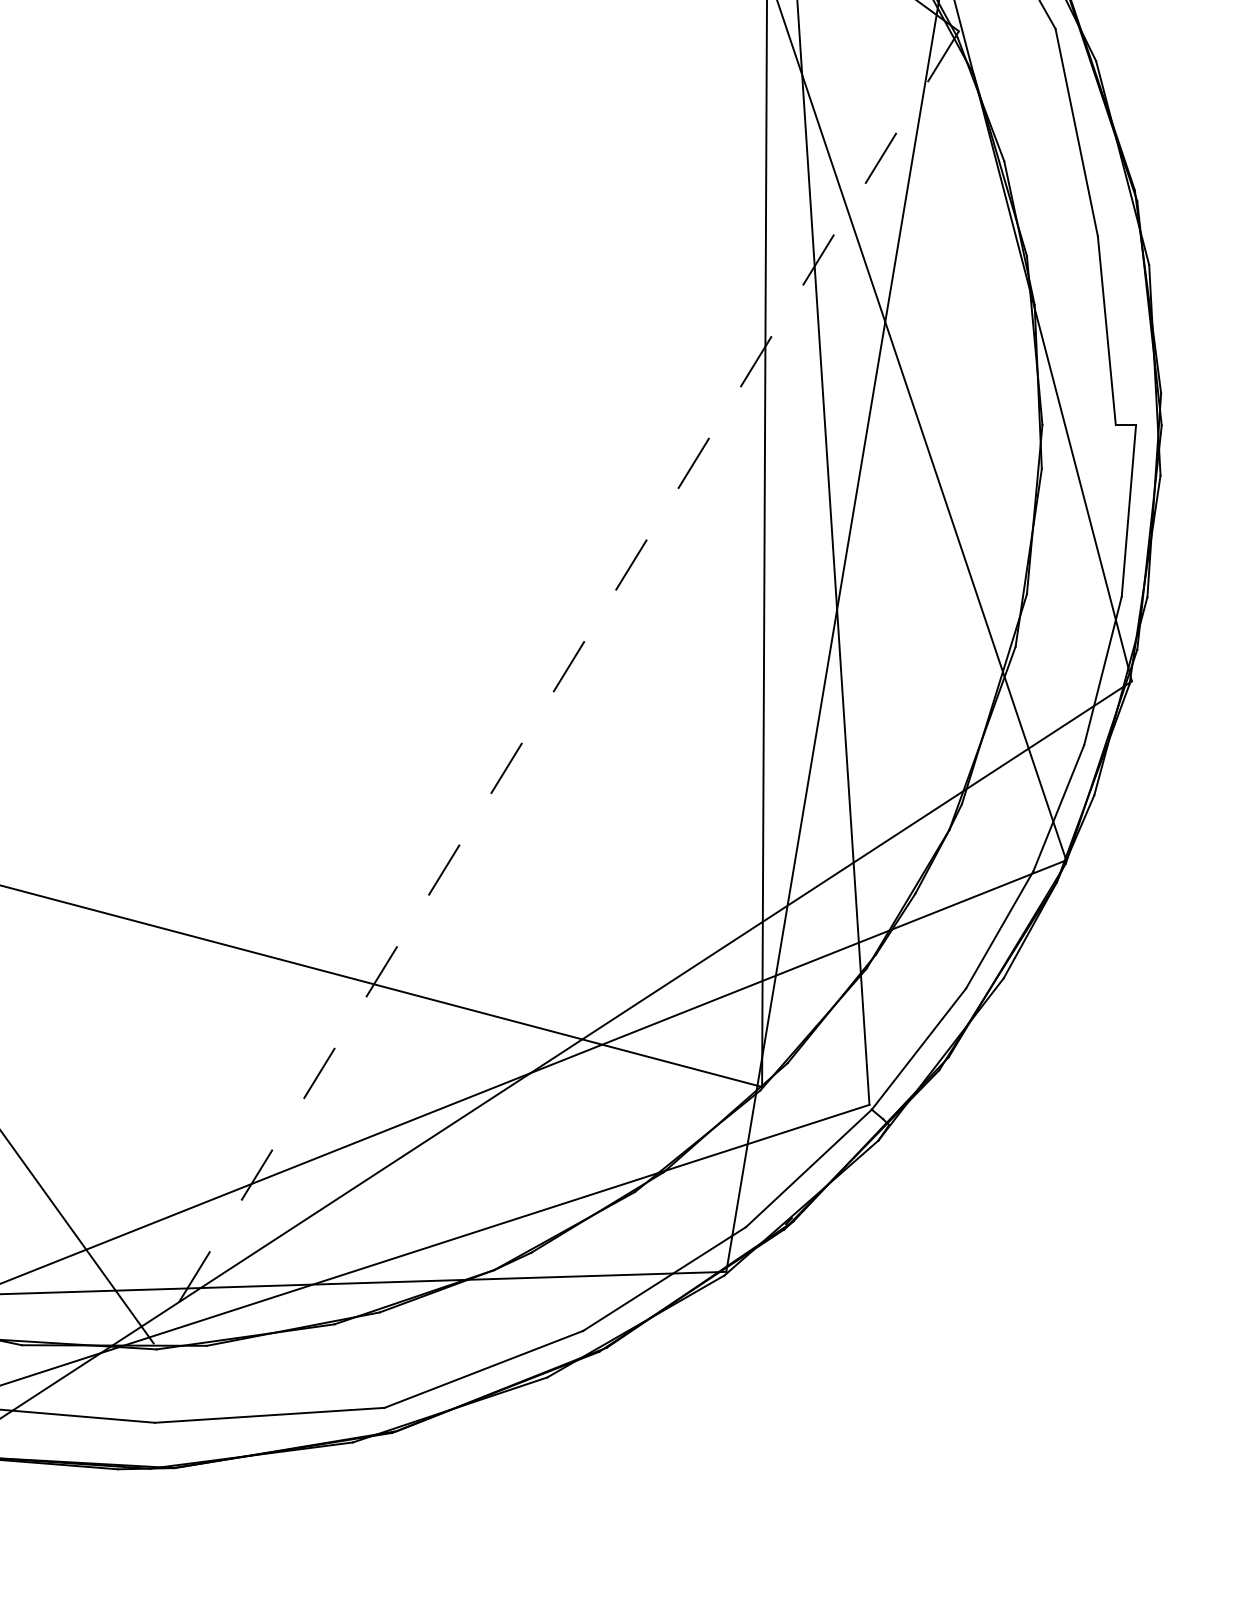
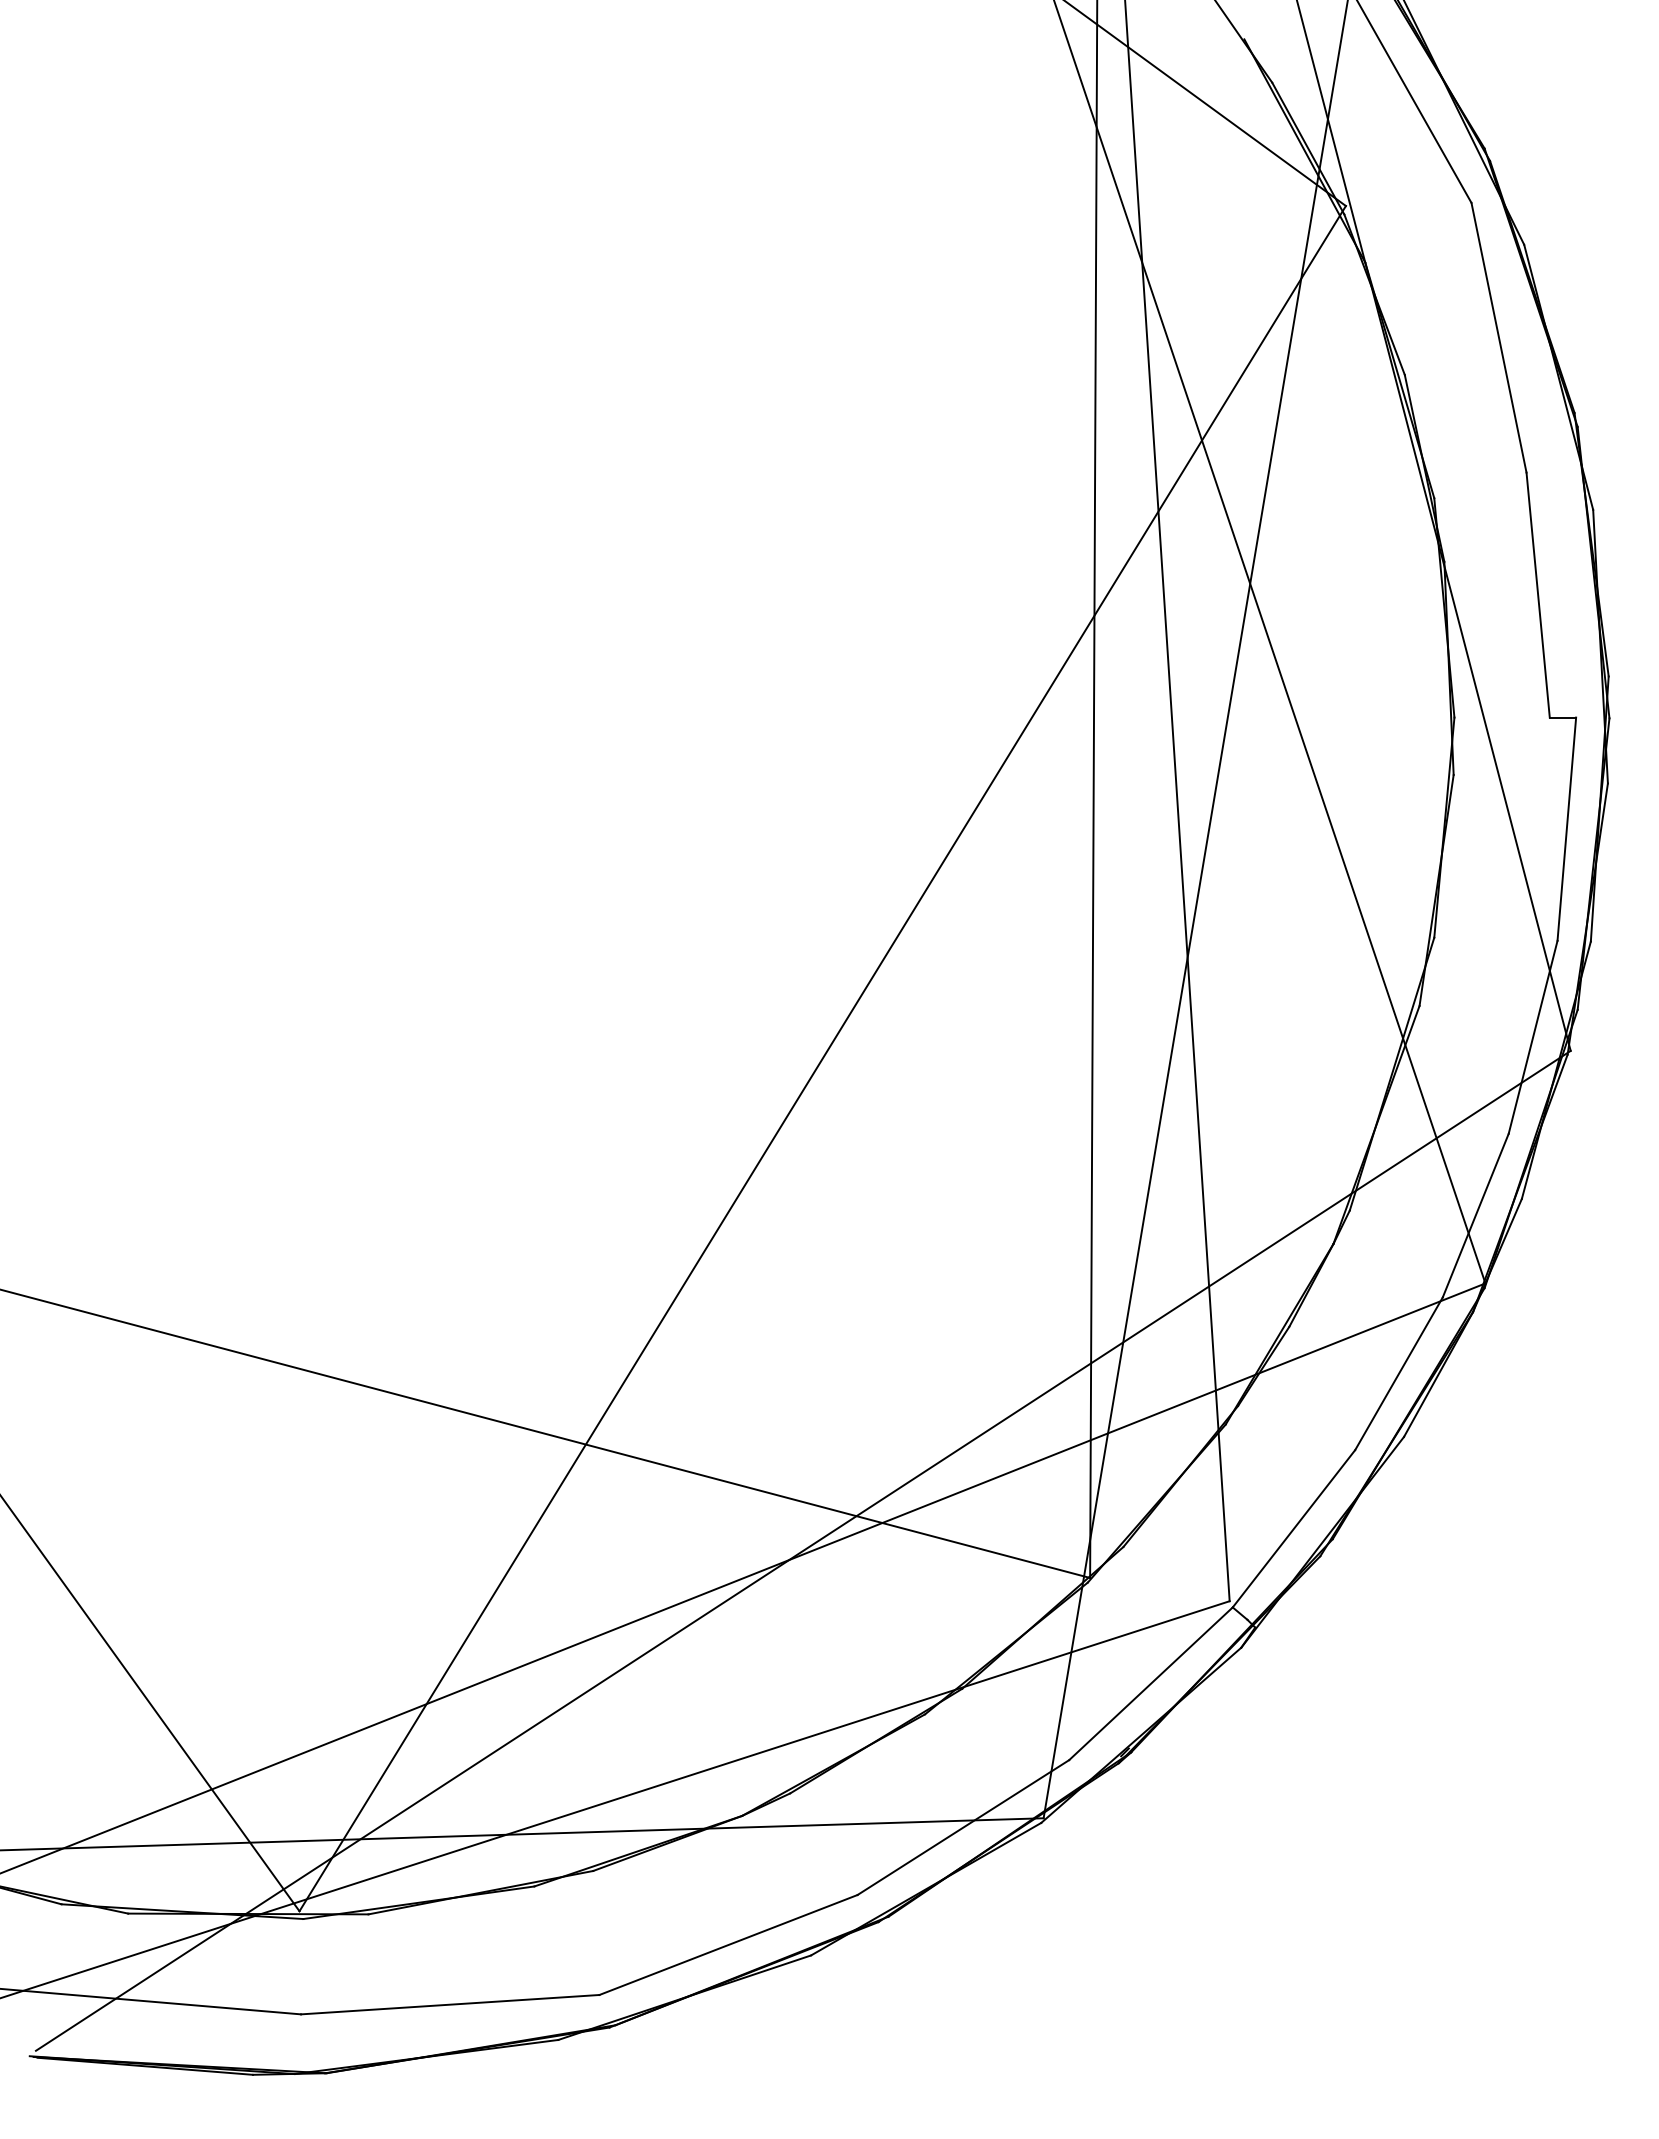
line: (556, 688) -> (822, 1059), dashed -> solid

